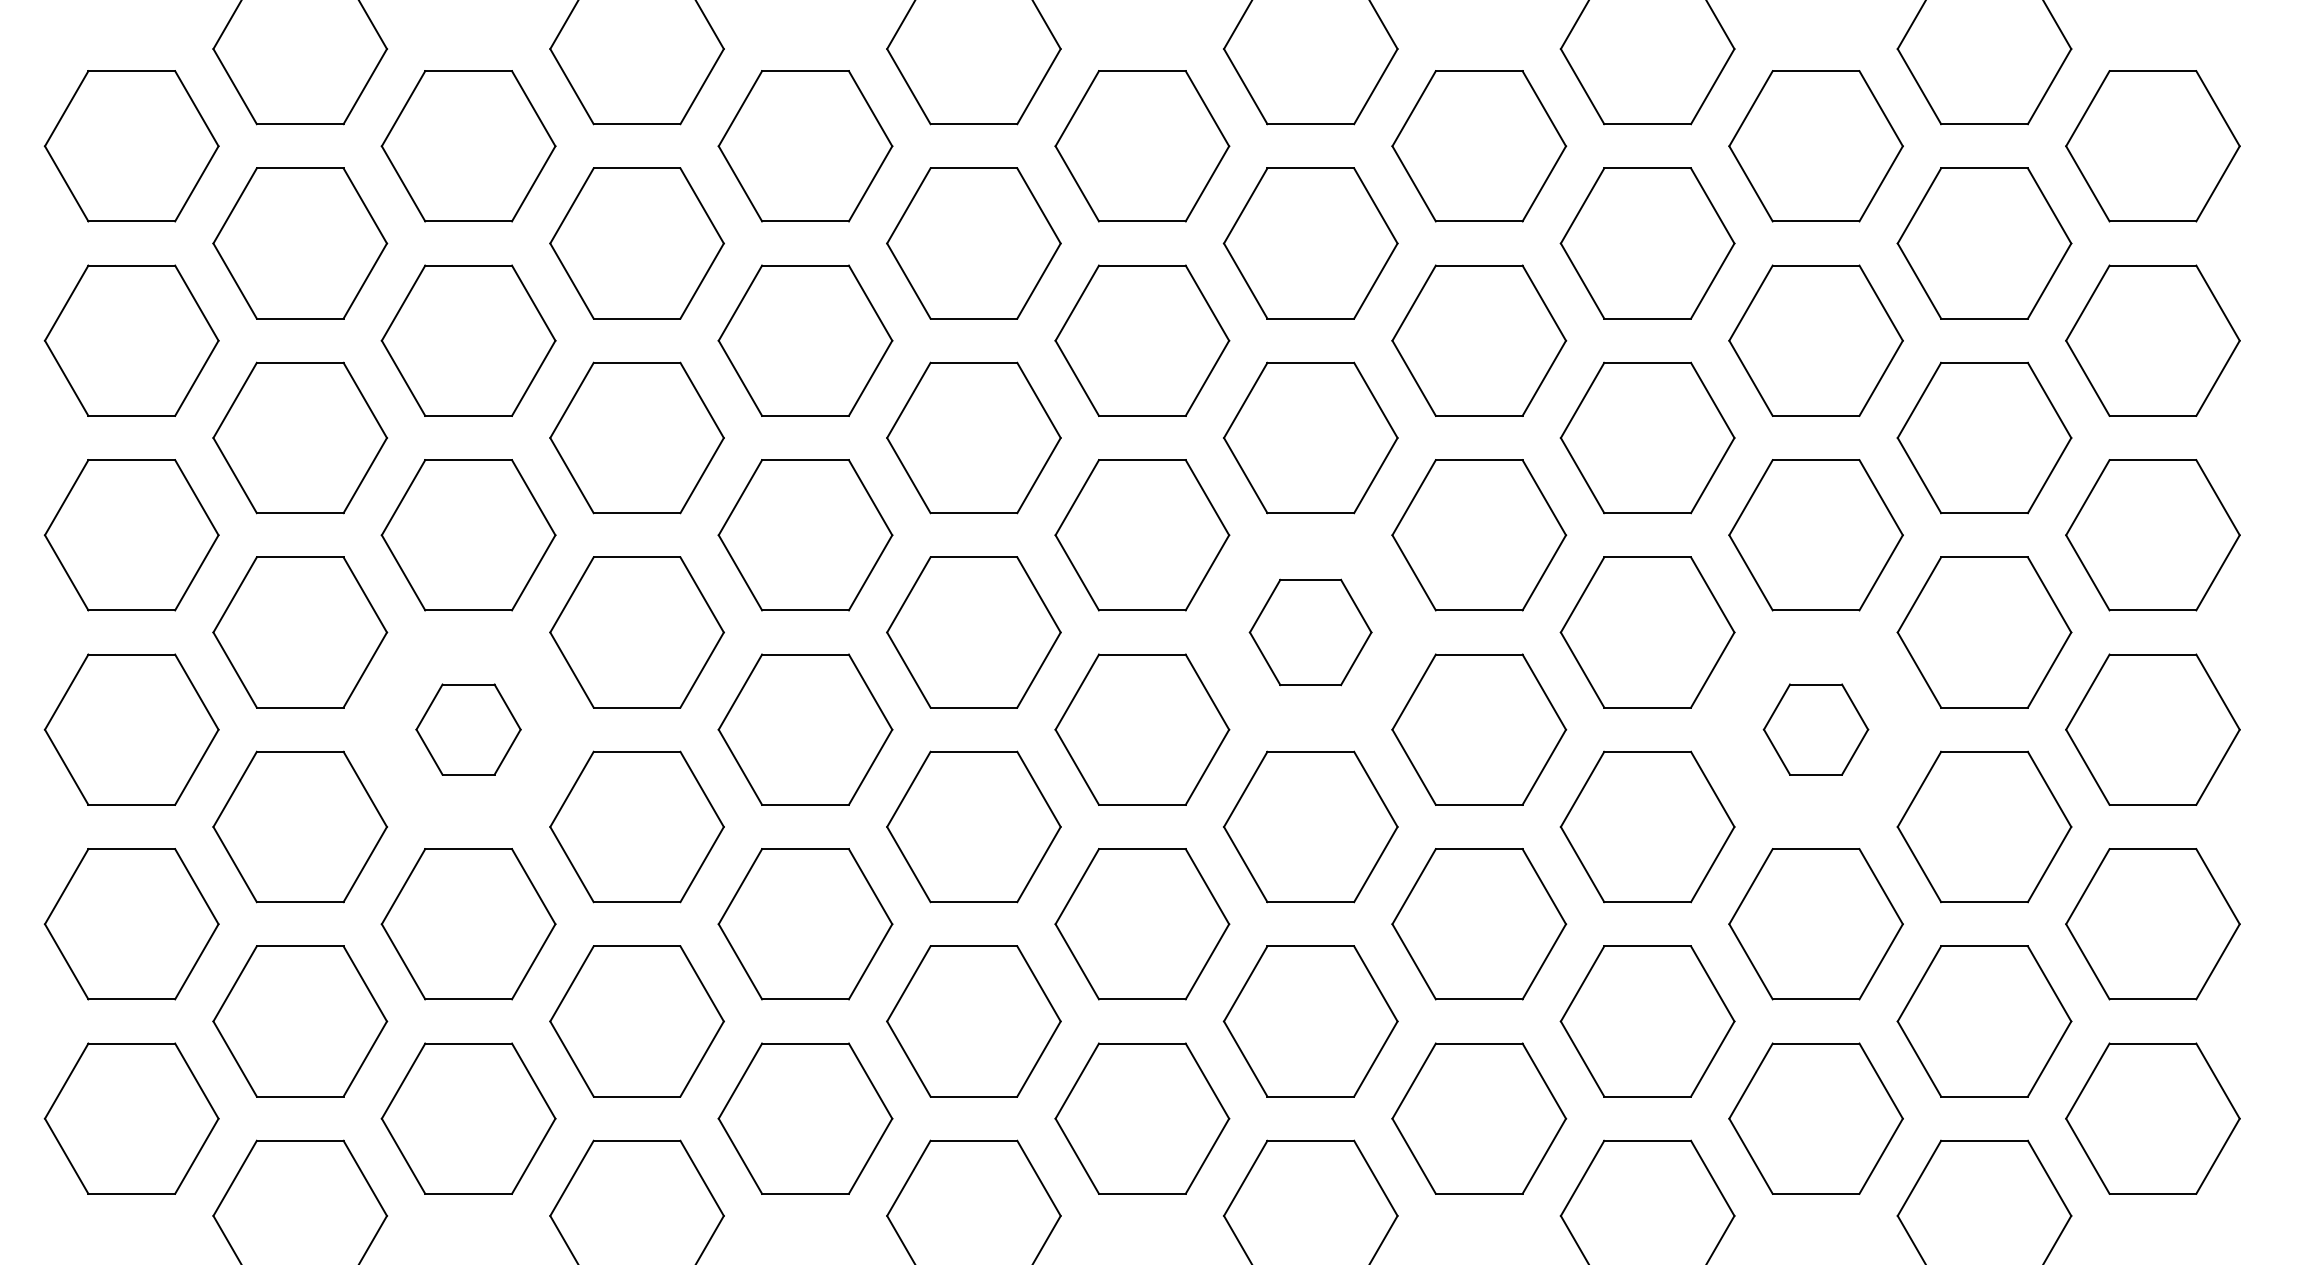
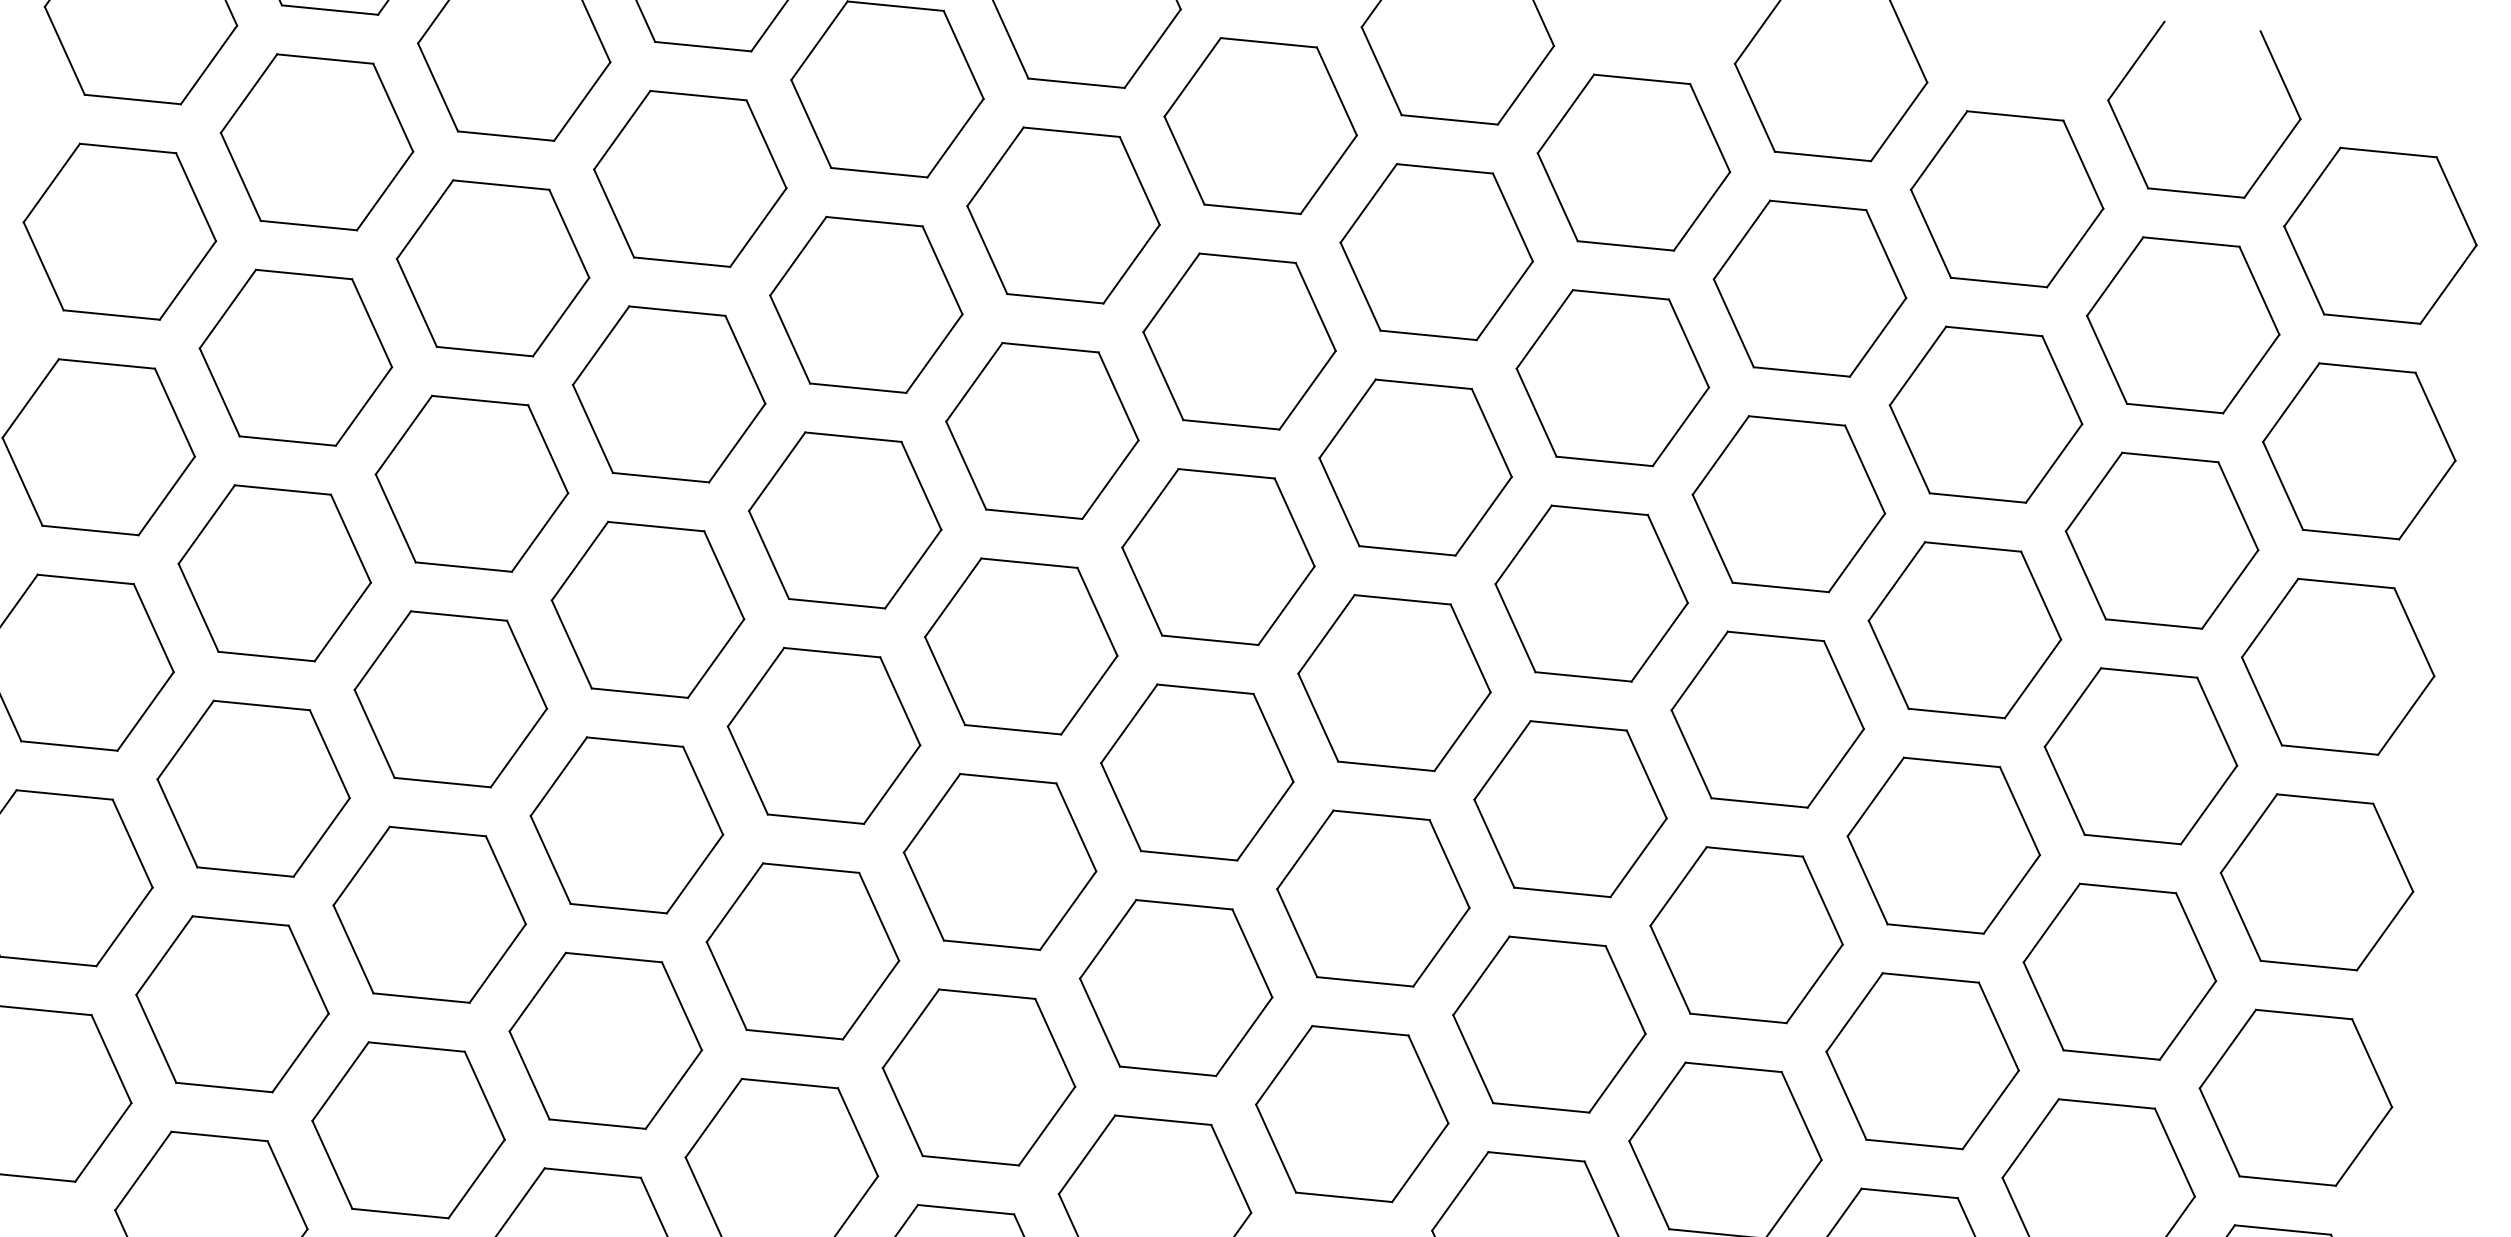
part: (1310, 632) -> (1394, 683), size x1.43
part: (468, 729) -> (450, 699), size x1.67
part: (1815, 729) -> (1943, 845), size x1.67

